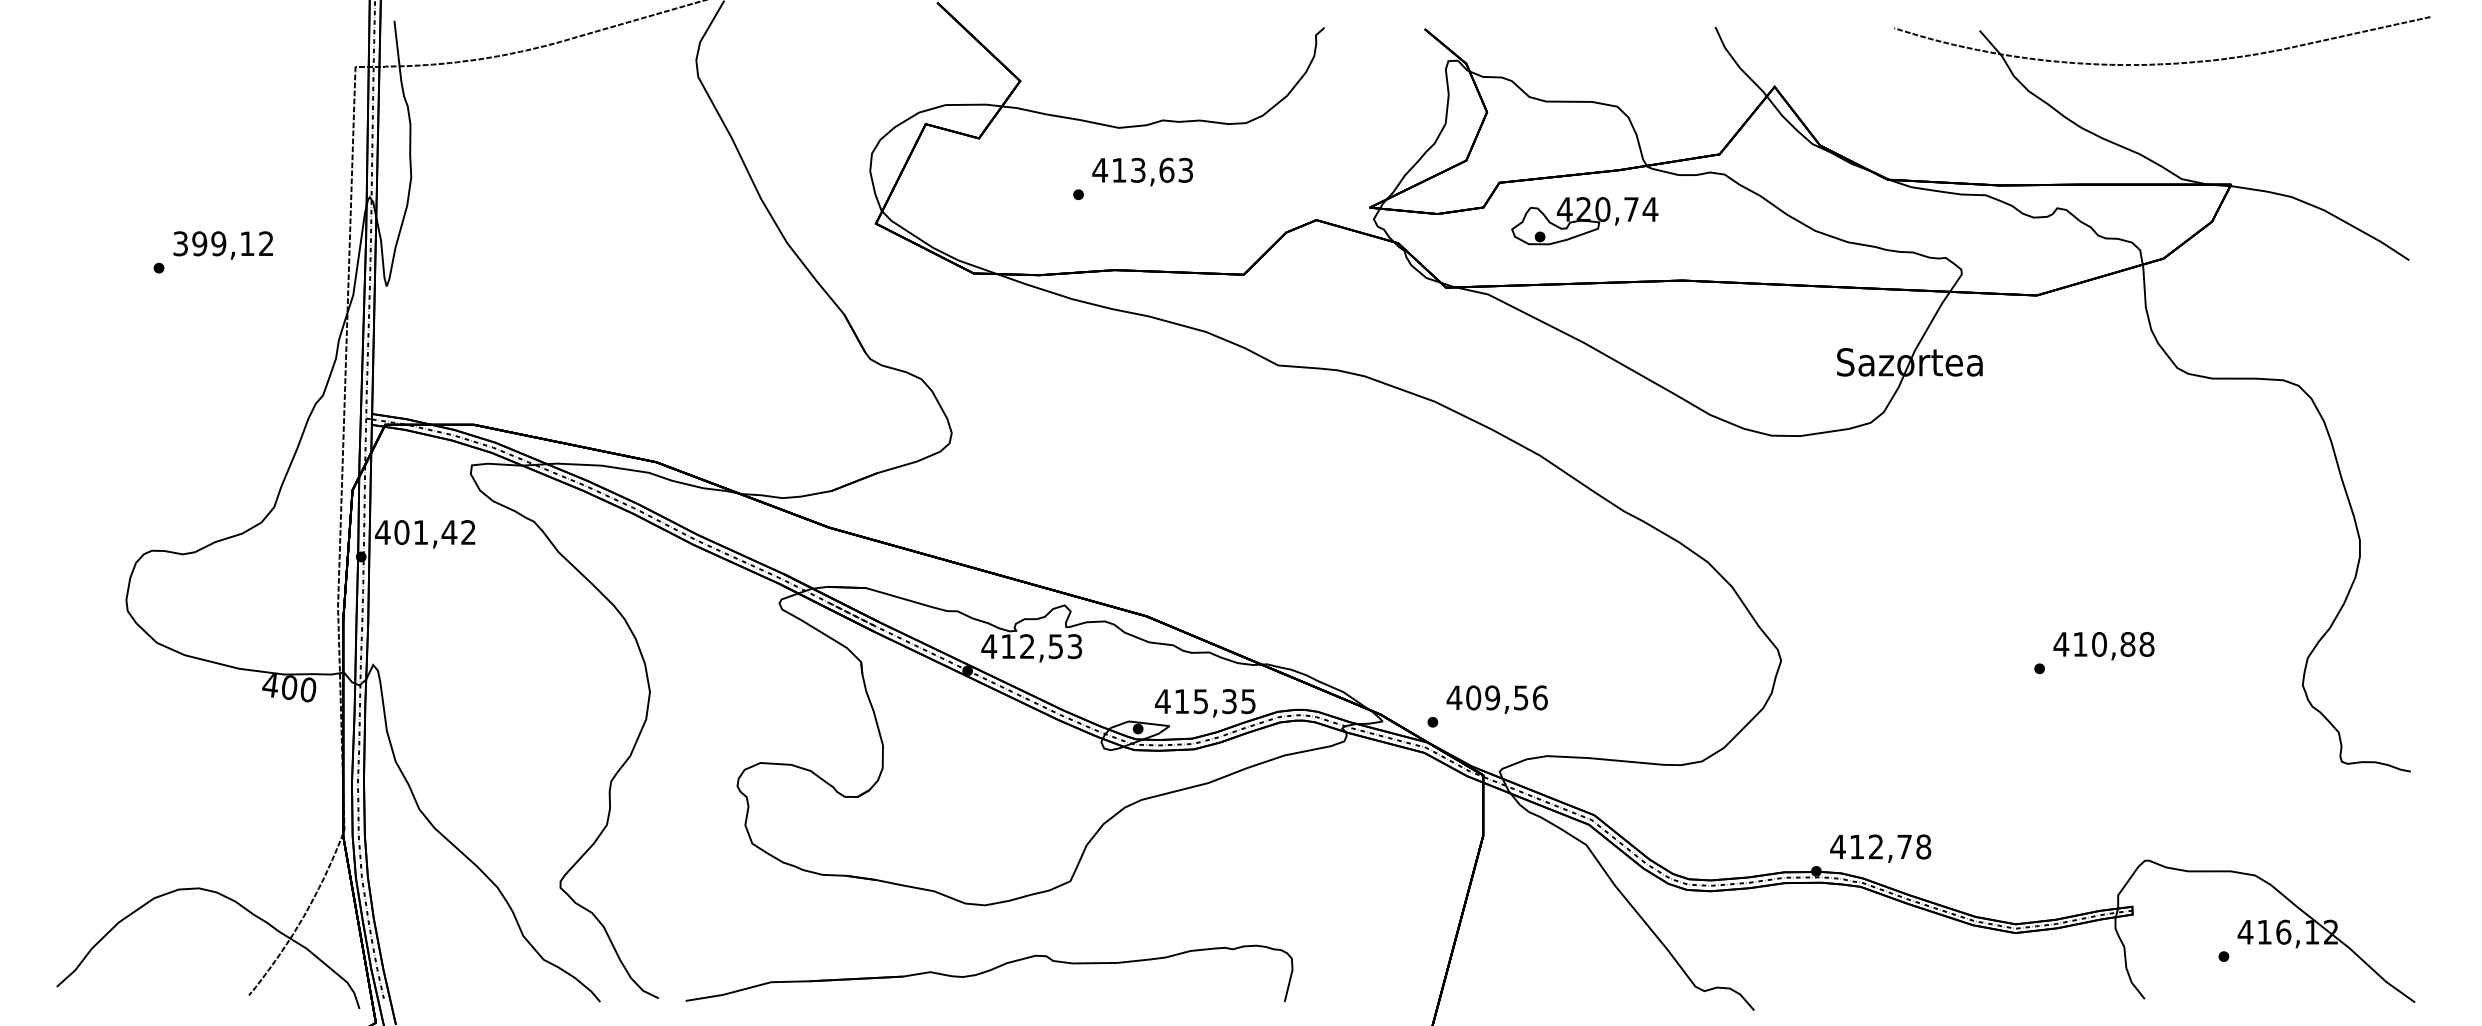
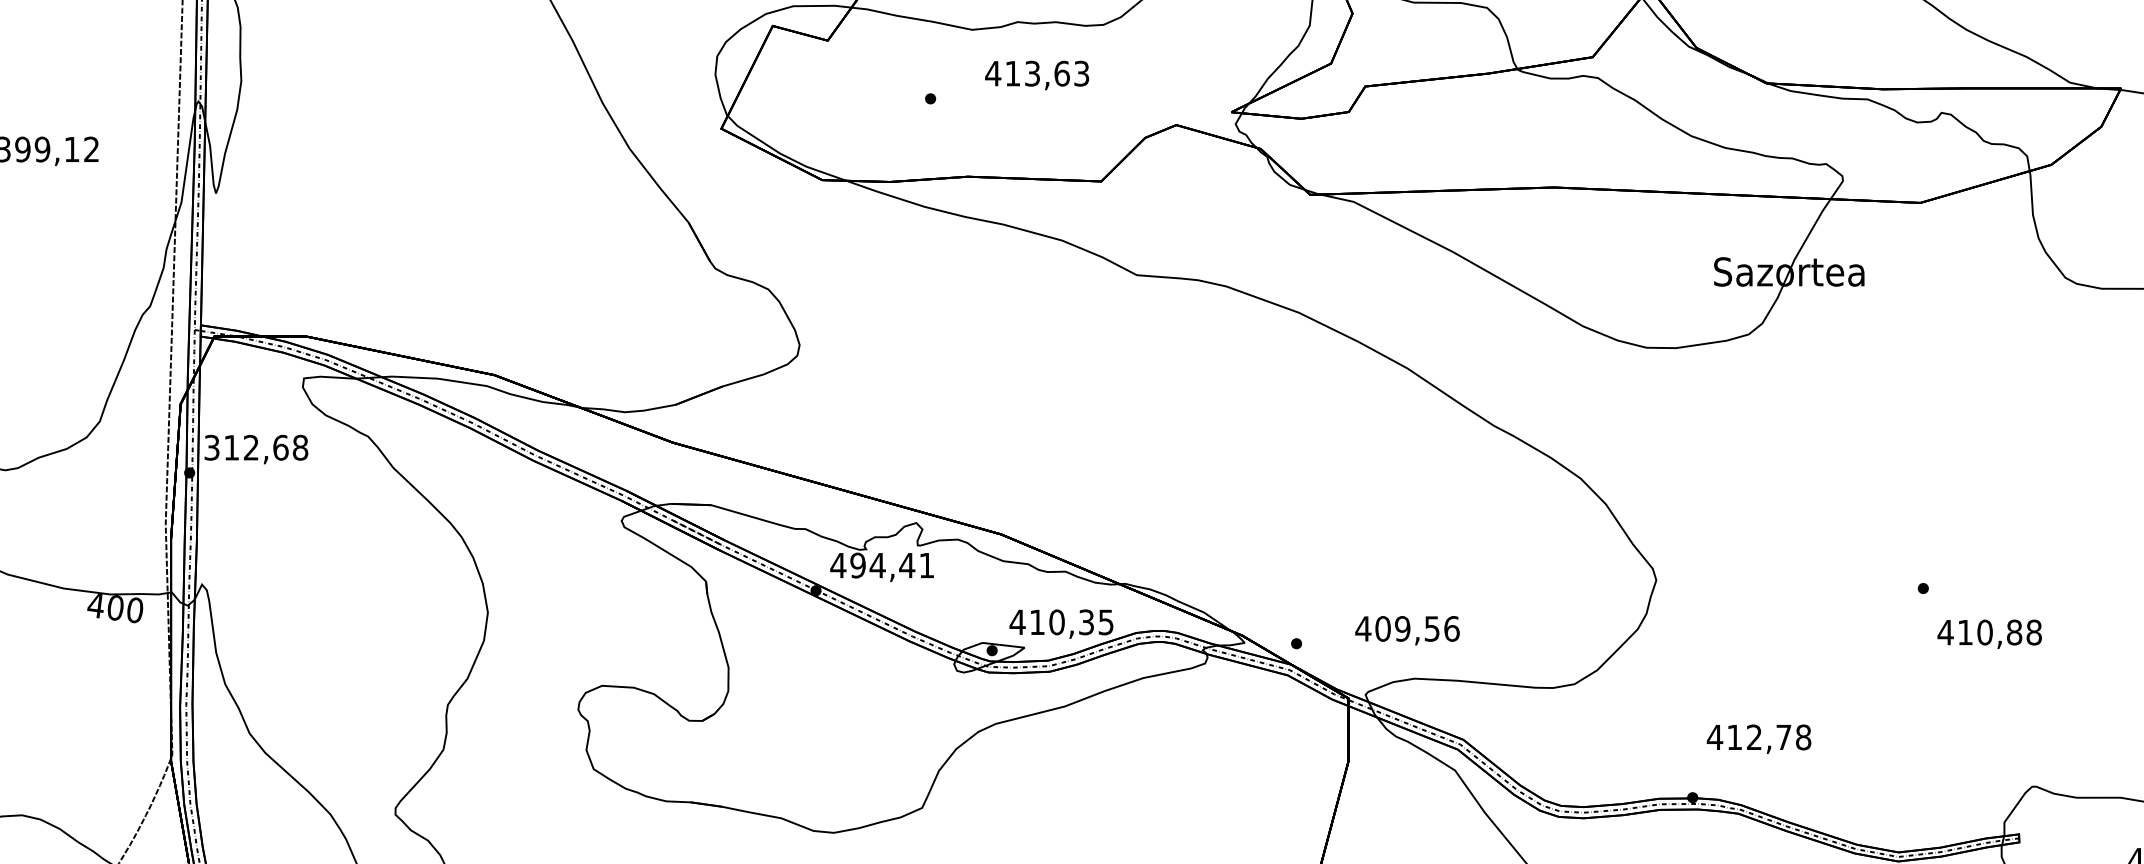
text: (1142, 171) -> (1036, 74), moved
part: (1584, 221) -> (1453, 126), removed
text: (425, 532) -> (256, 447), 401,42 -> 312,68
text: (1041, 646) -> (892, 565), 412,53 -> 494,41
text: (2103, 646) -> (1989, 634), moved
text: (1496, 699) -> (1406, 630), moved
text: (1200, 701) -> (1056, 622), 415,35 -> 410,35
text: (1880, 848) -> (1758, 739), moved

